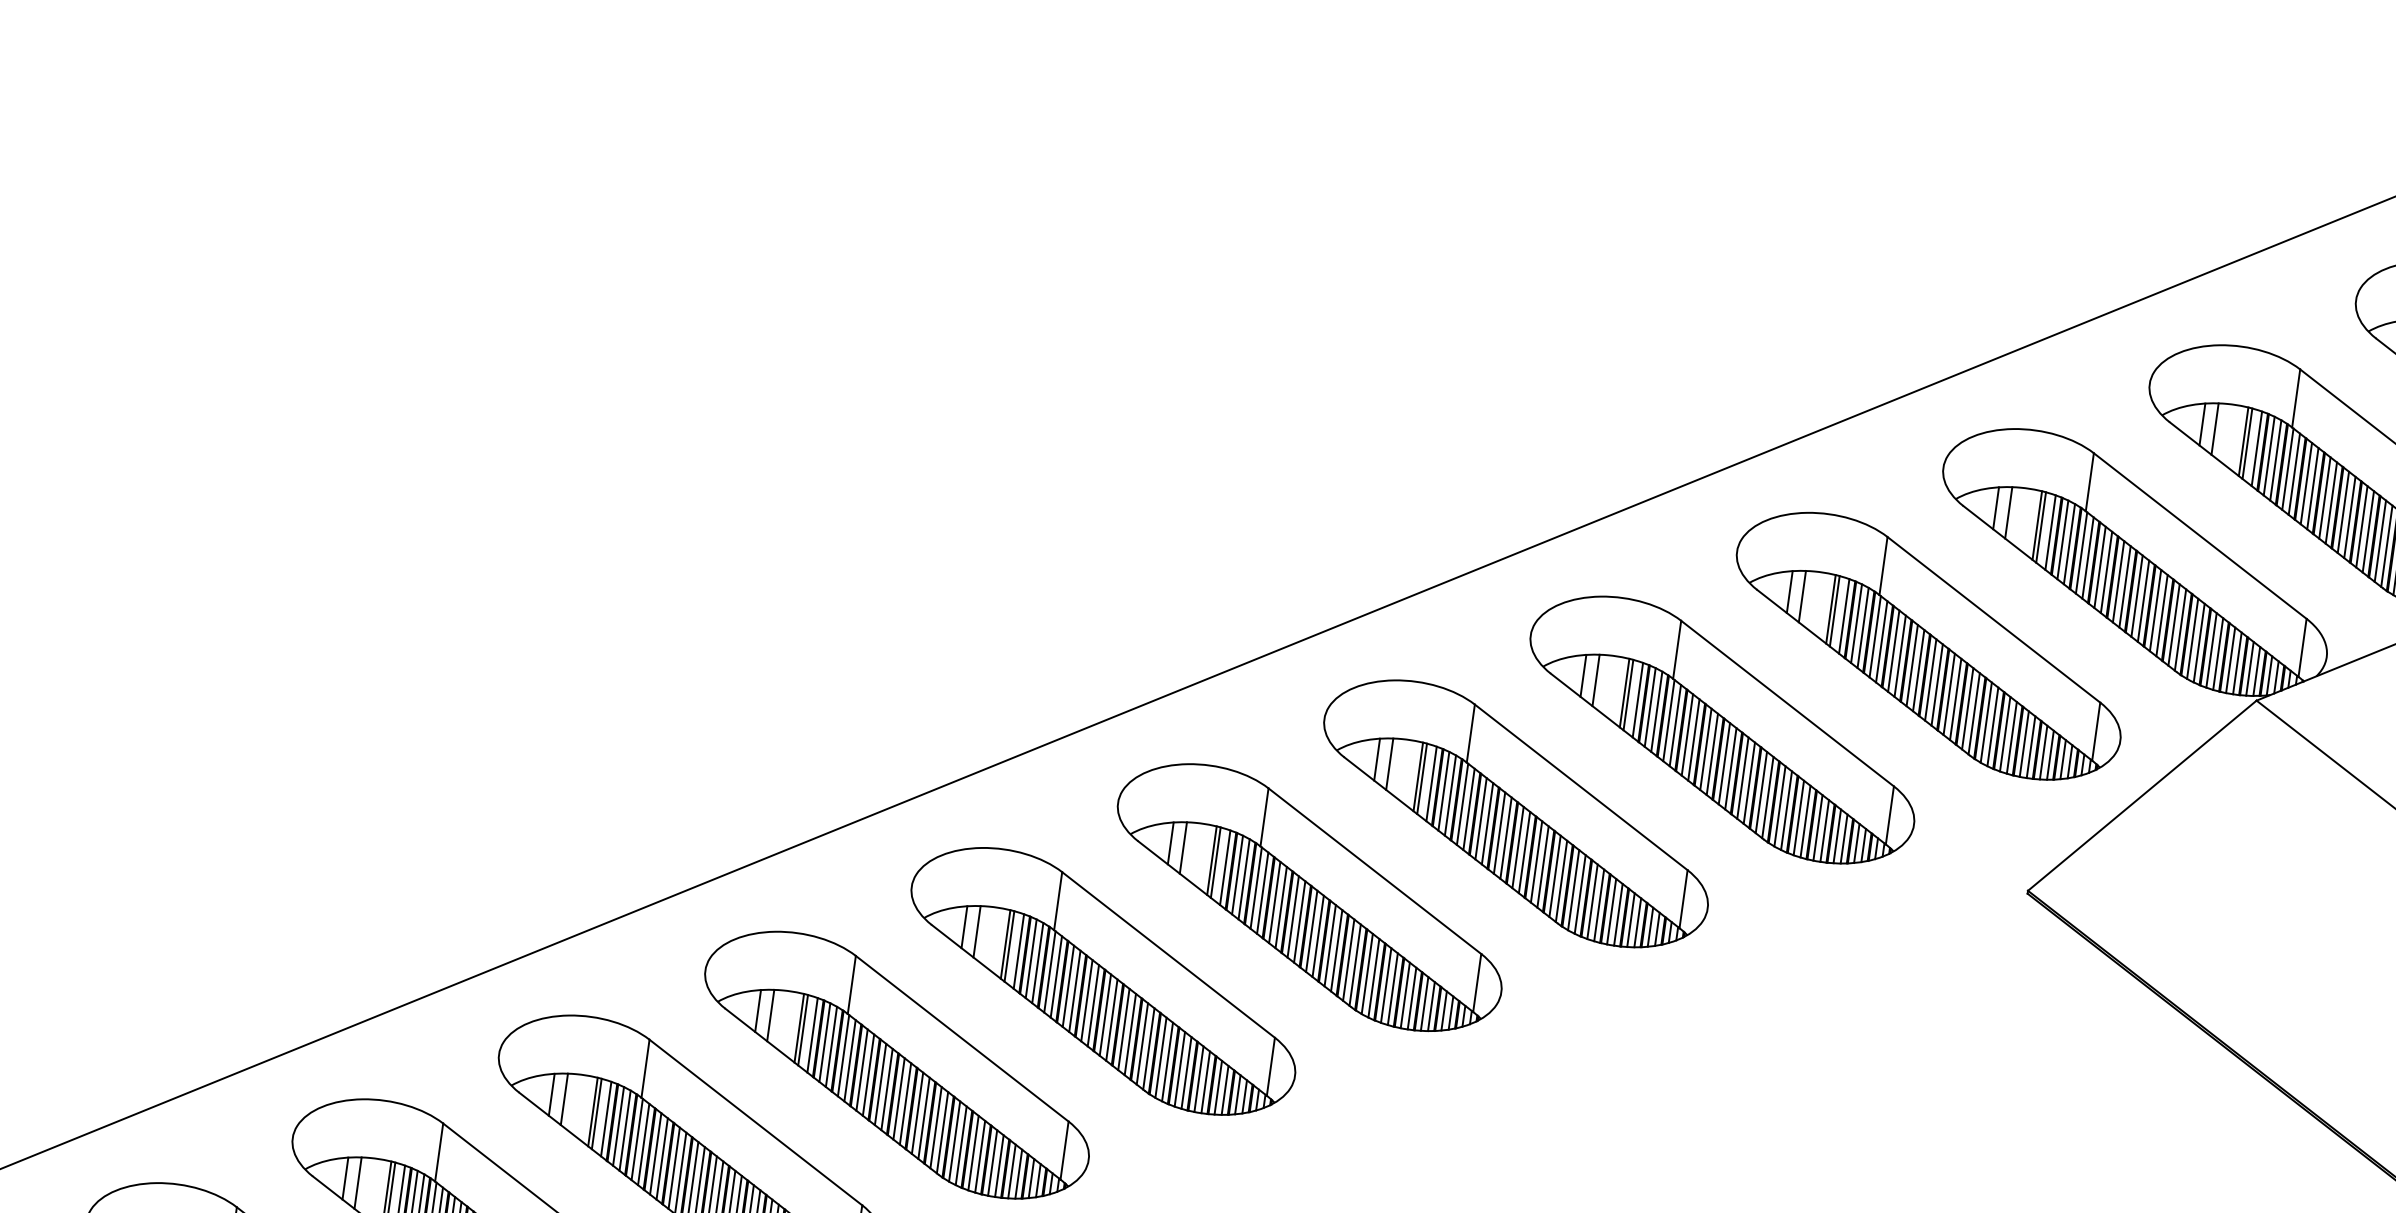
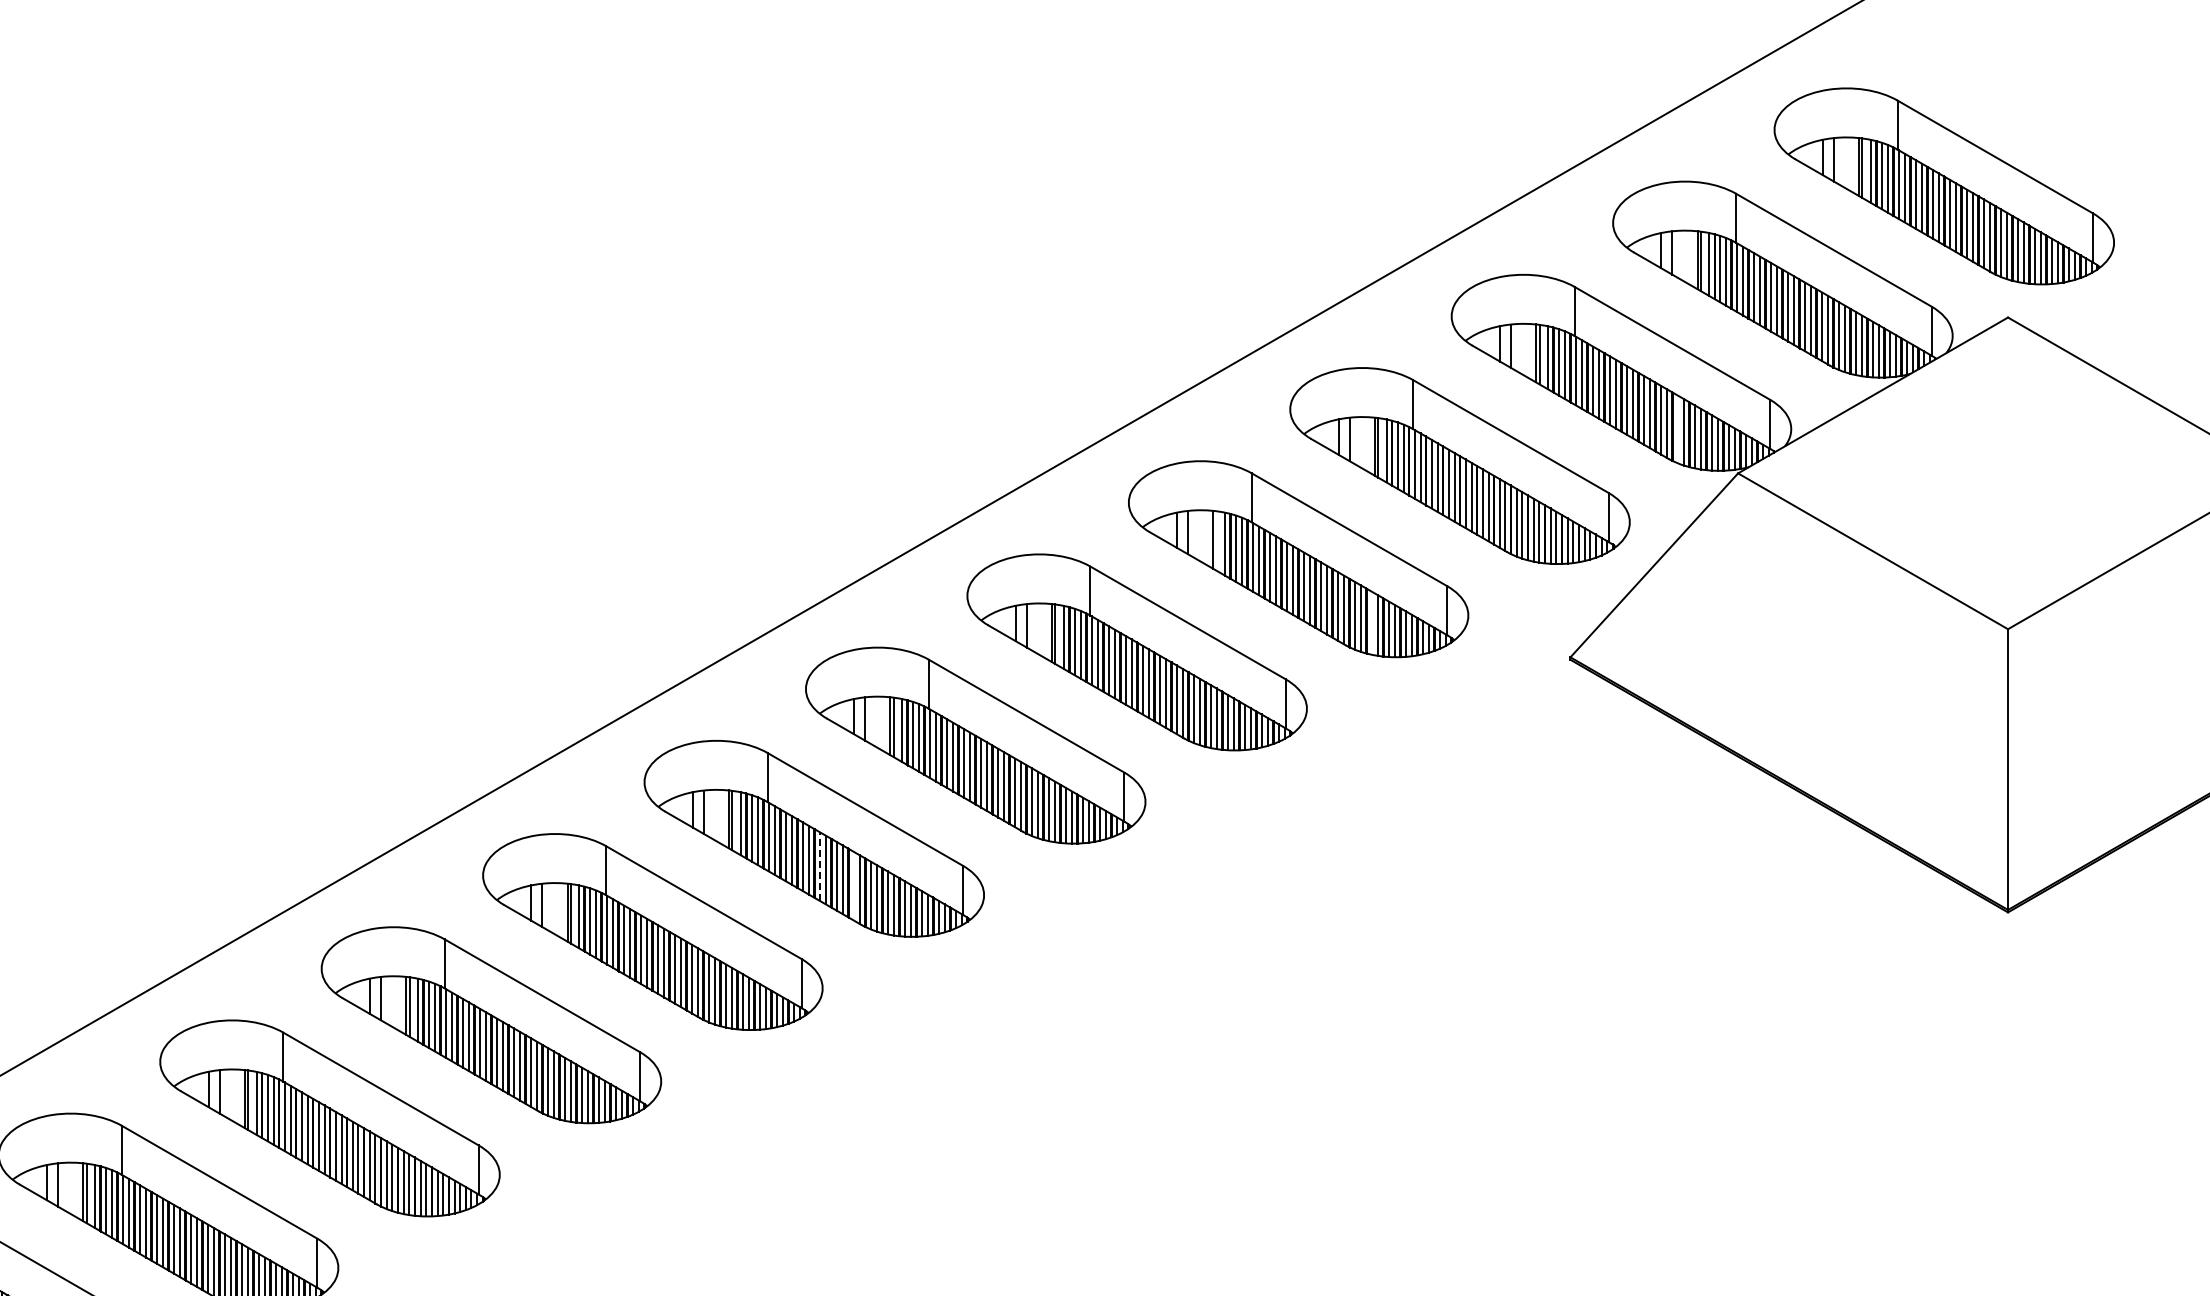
line: (2192, 638) -> (1677, 429), removed
line: (1628, 694) -> (1216, 540), removed
line: (1799, 817) -> (1372, 622), removed
line: (1104, 1014) -> (819, 866), solid -> dashed
line: (1142, 1043) -> (853, 885), removed

